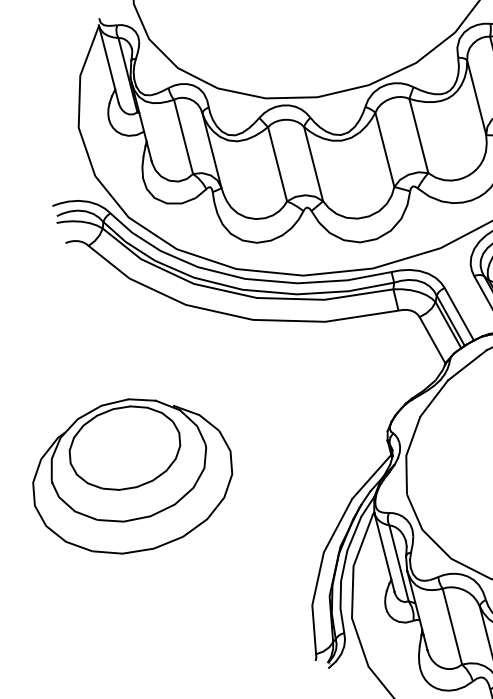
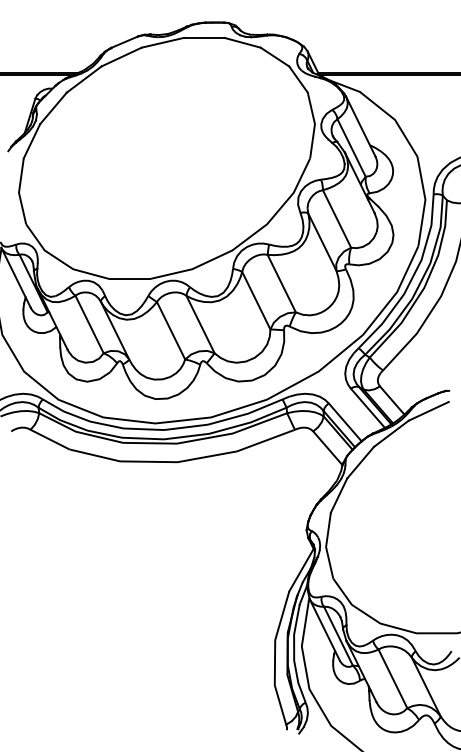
part: (131, 477) -> (105, 611), removed

